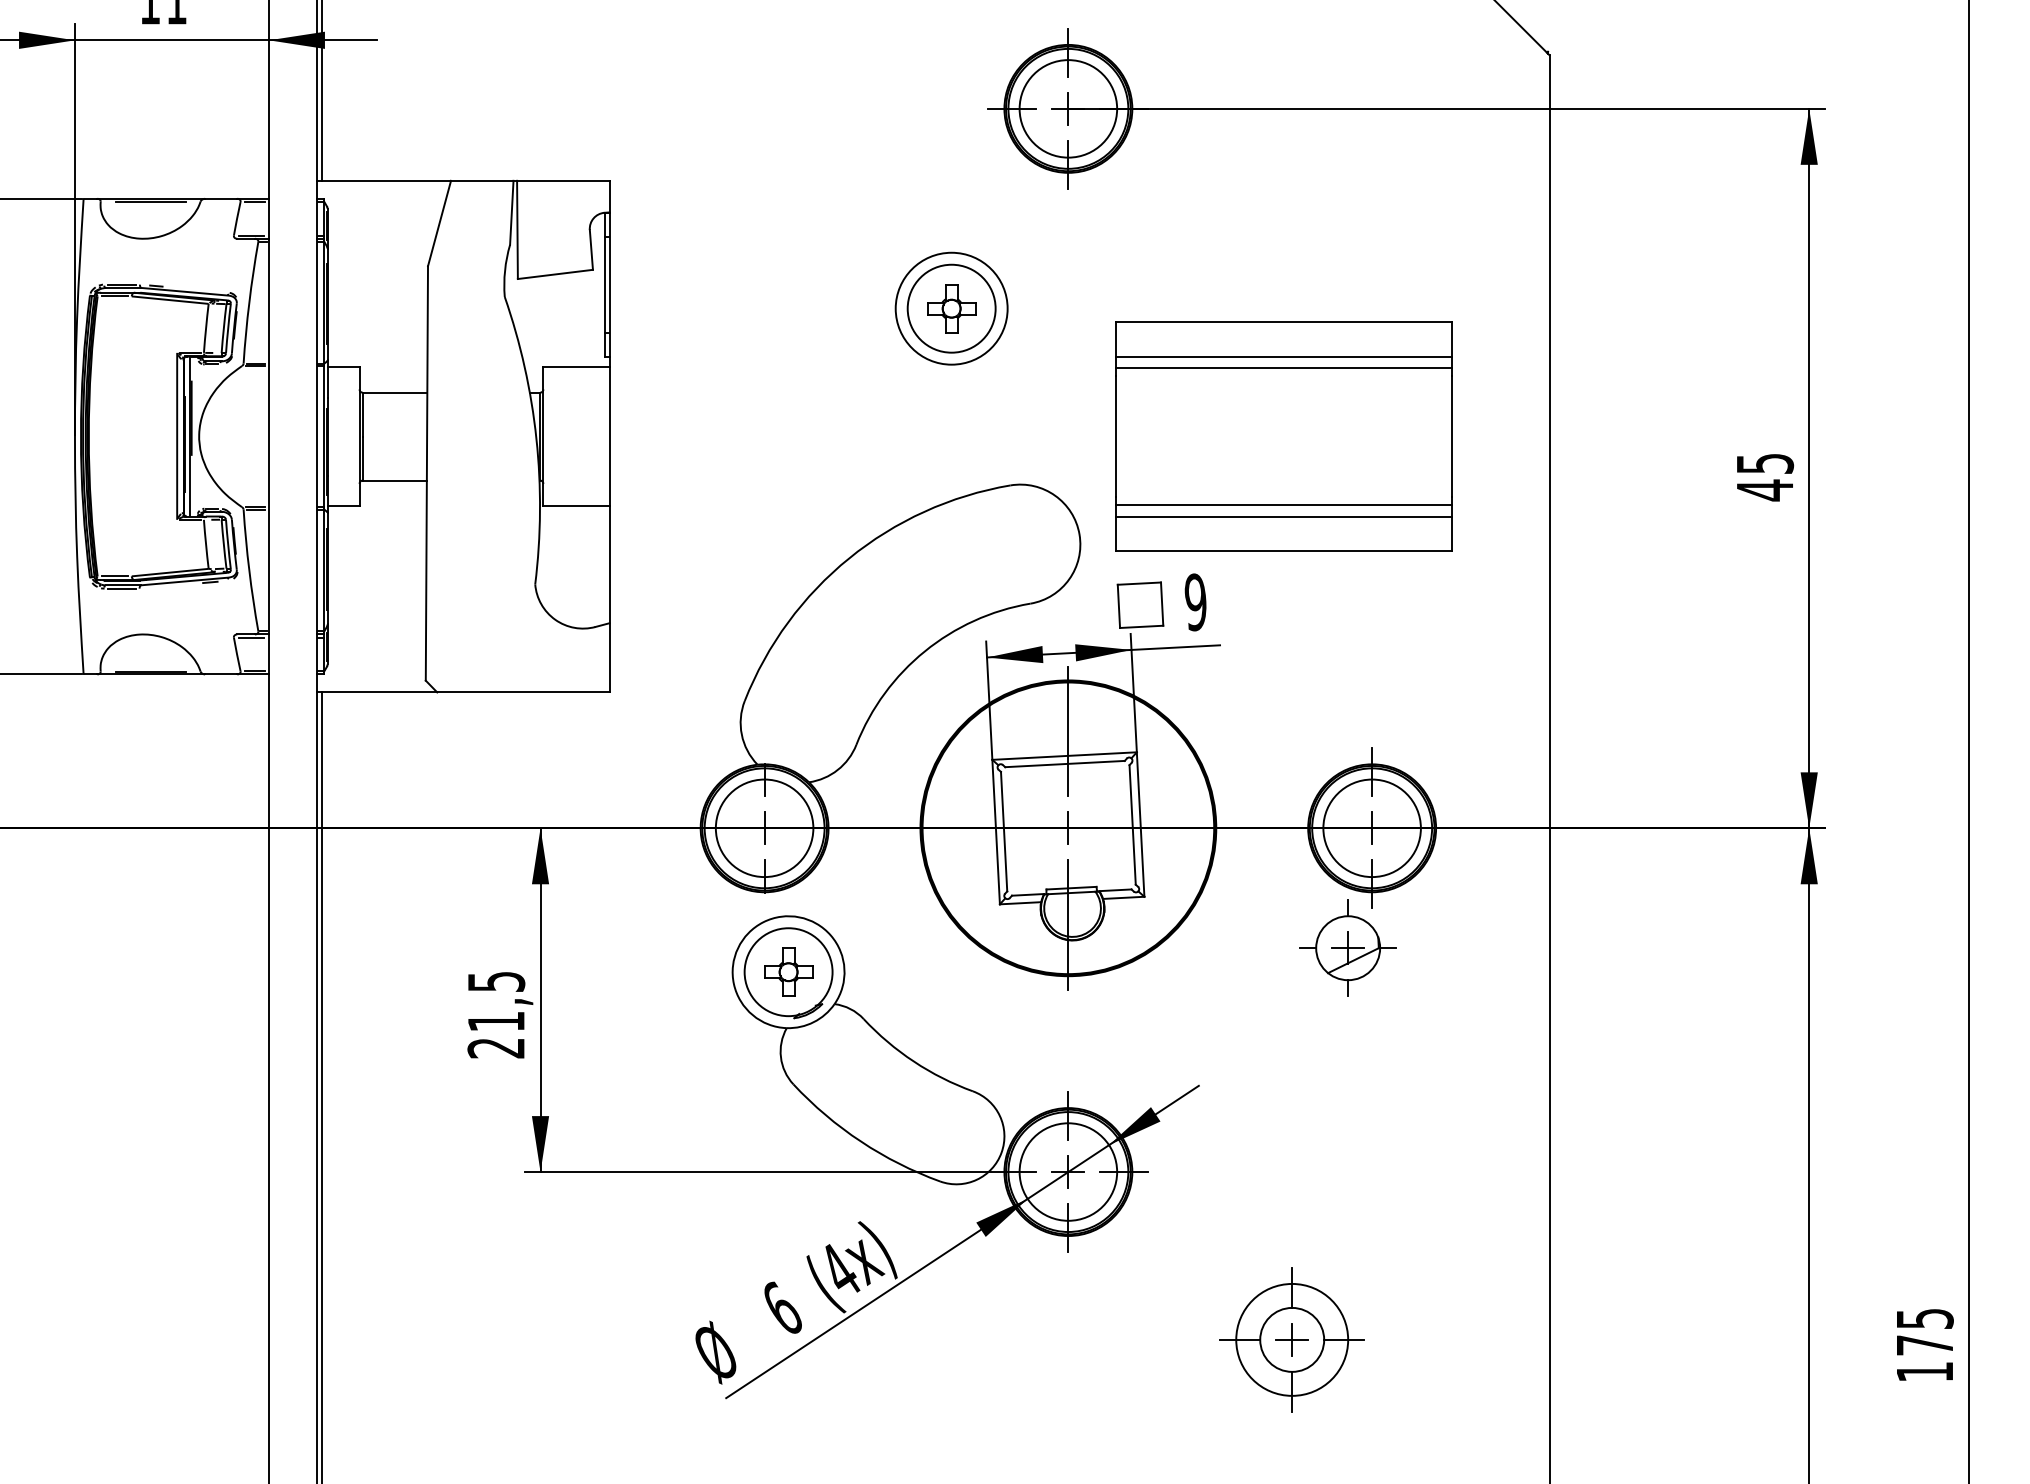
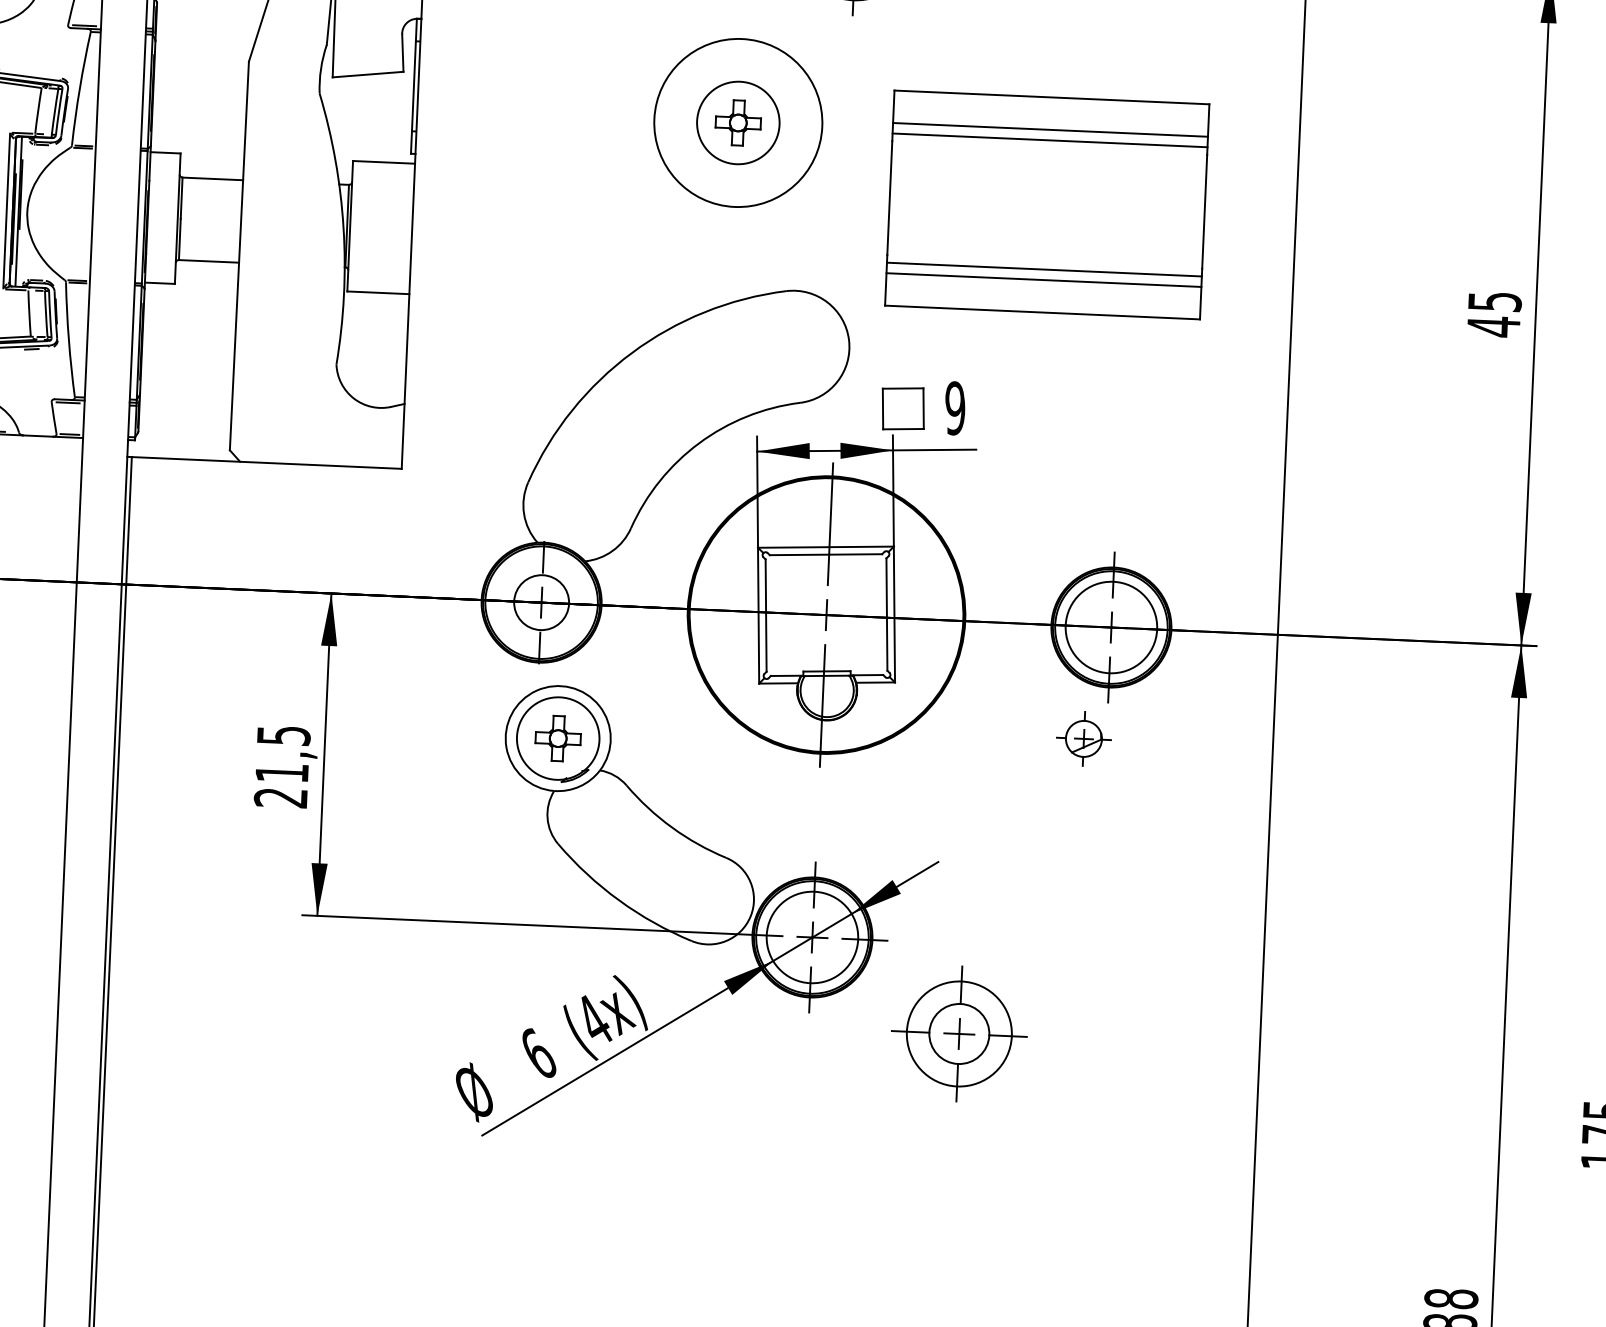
circle: (951, 308) -> (738, 122), size x1.6
part: (1283, 436) -> (1046, 204), moved
circle: (764, 828) -> (541, 602), size x0.6
part: (1347, 947) -> (1083, 738), size x0.6
part: (1291, 1339) -> (958, 1033), moved

